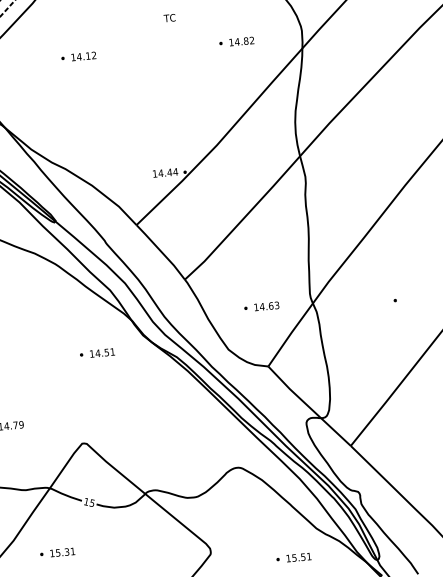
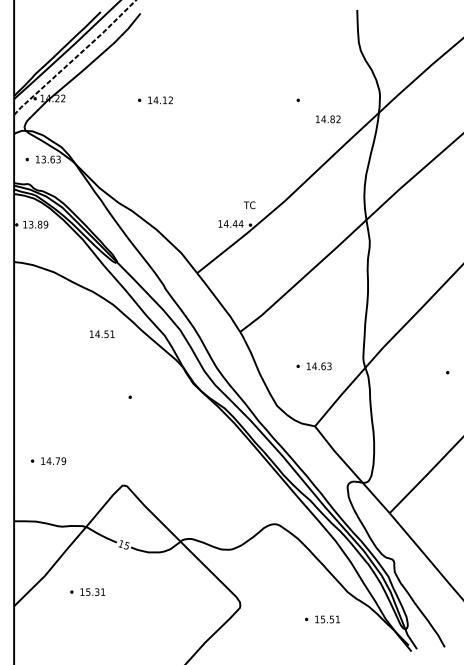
text: (169, 18) -> (249, 205), moved
text: (242, 41) -> (328, 119), moved
text: (102, 353) -> (102, 334), moved

